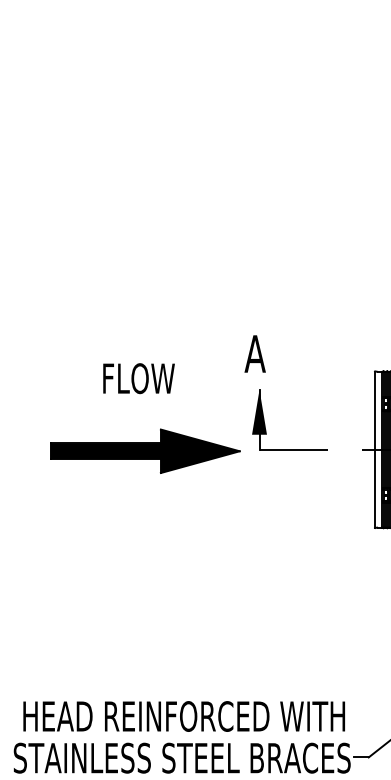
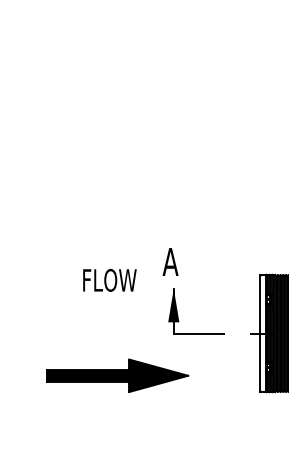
text: (138, 378) -> (109, 280), moved
part: (145, 450) -> (117, 375), moved

